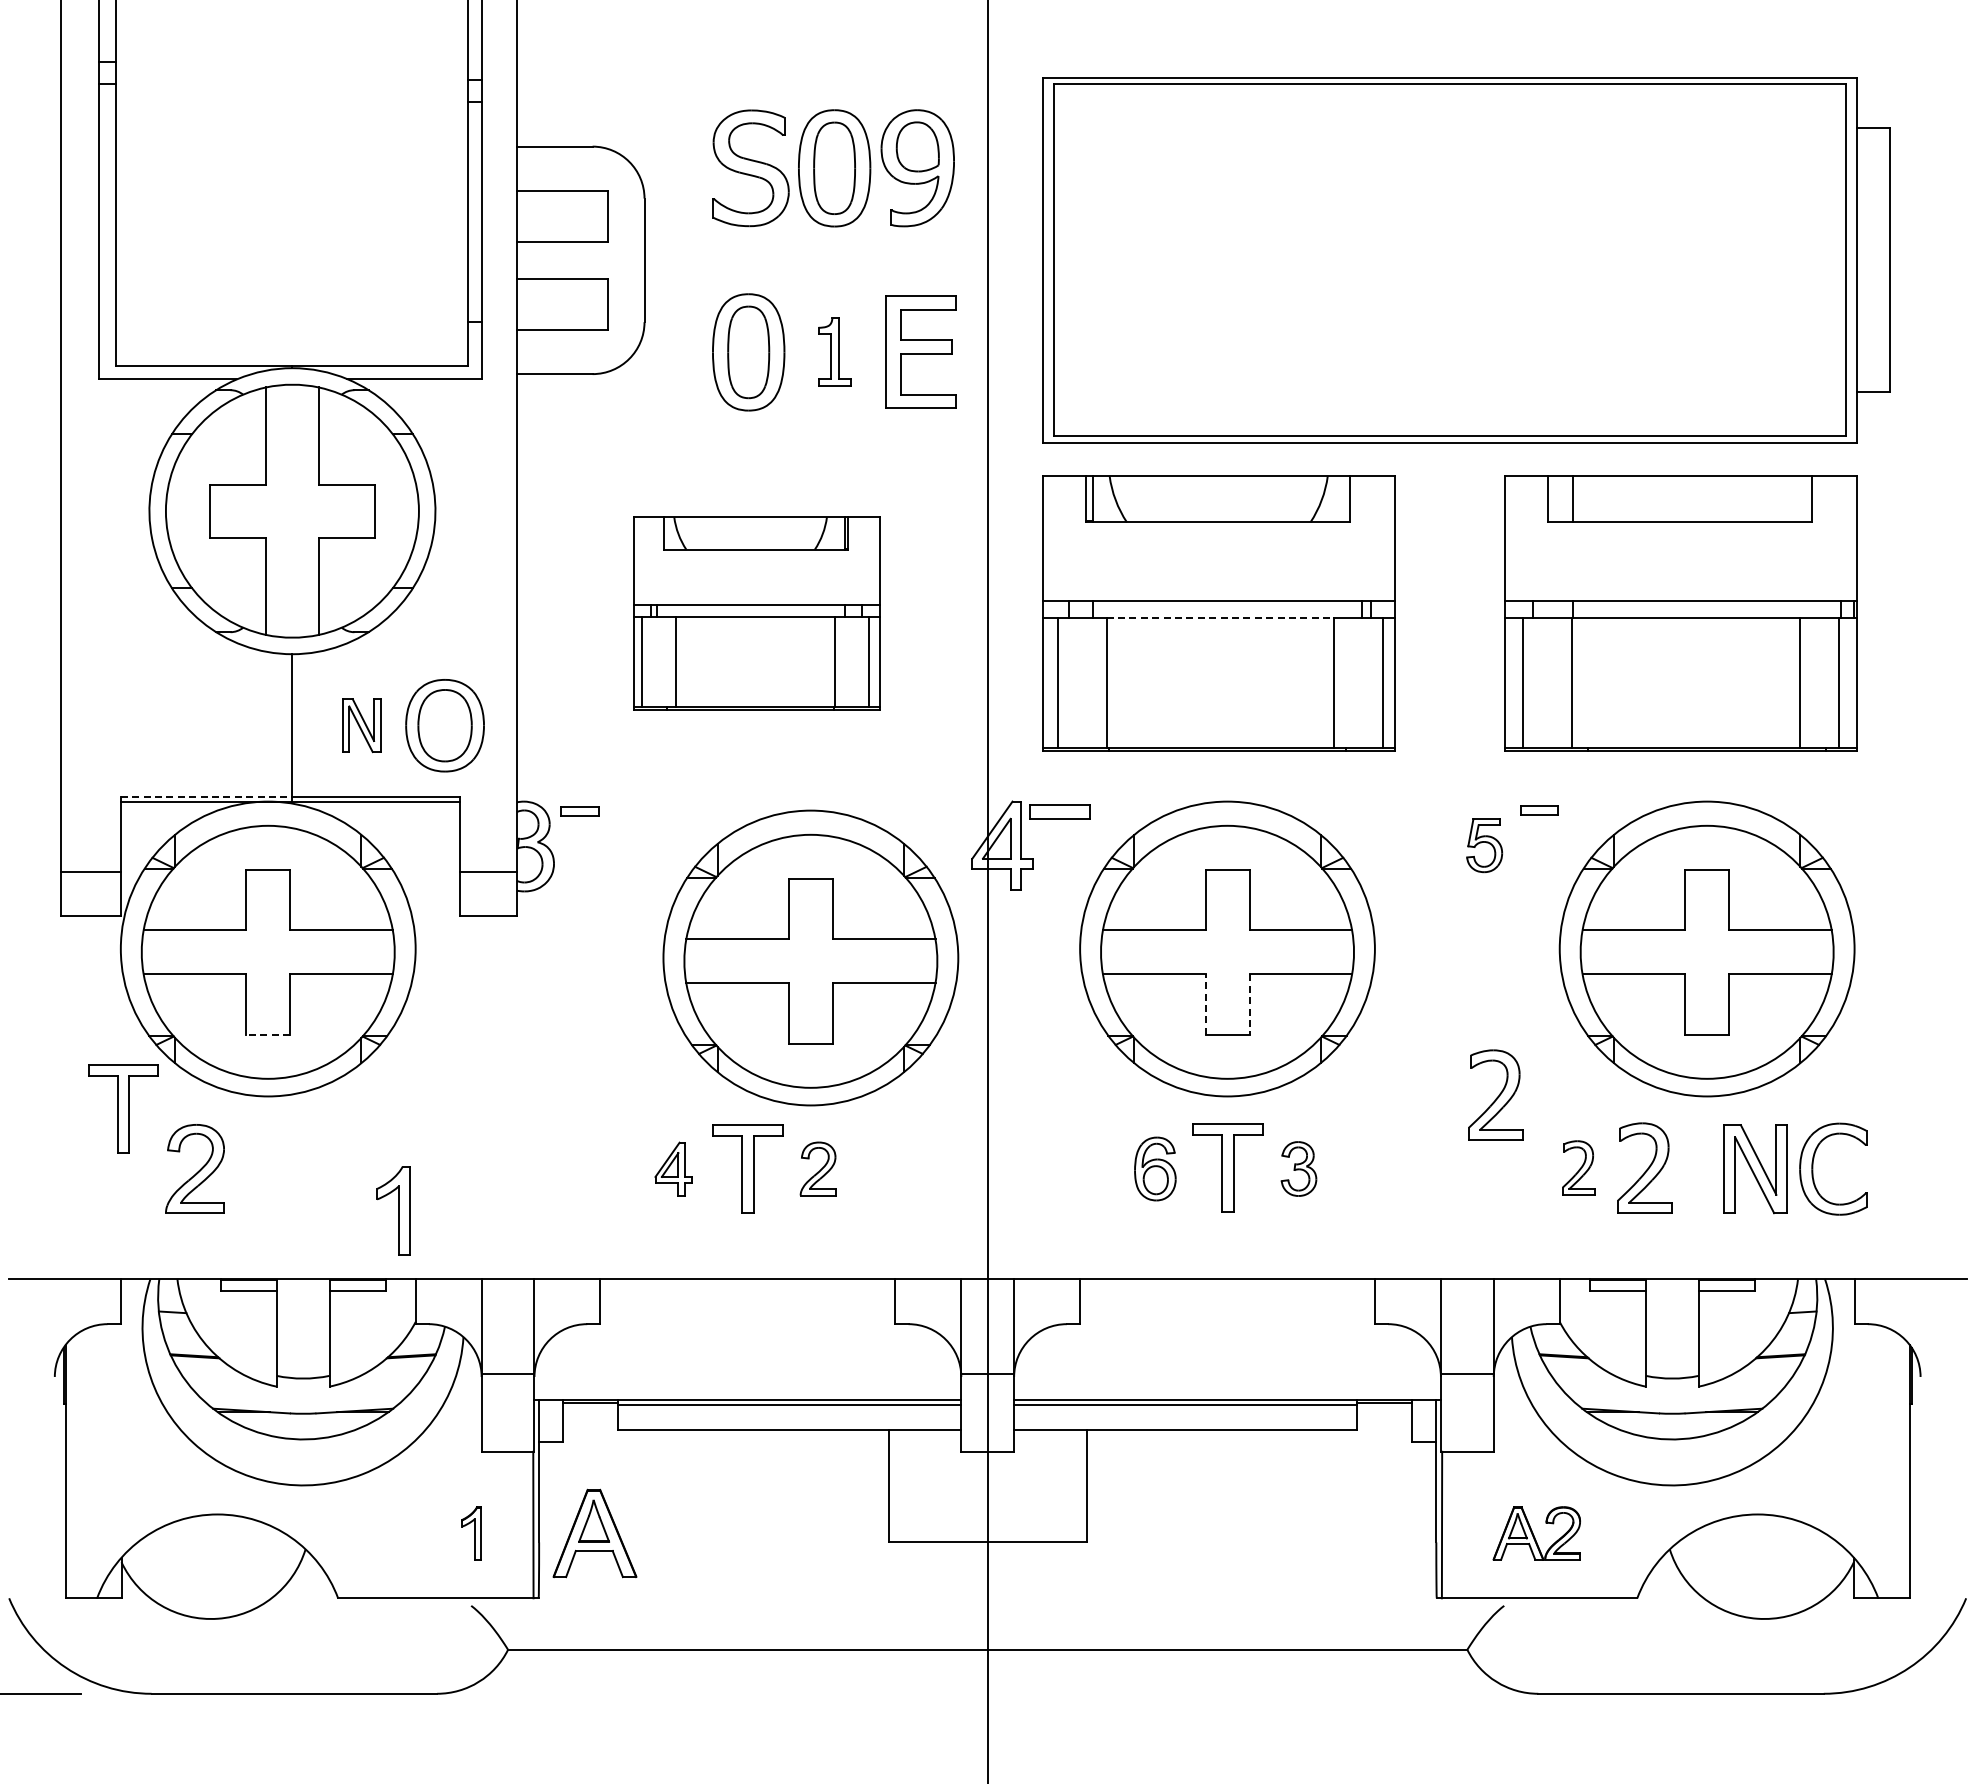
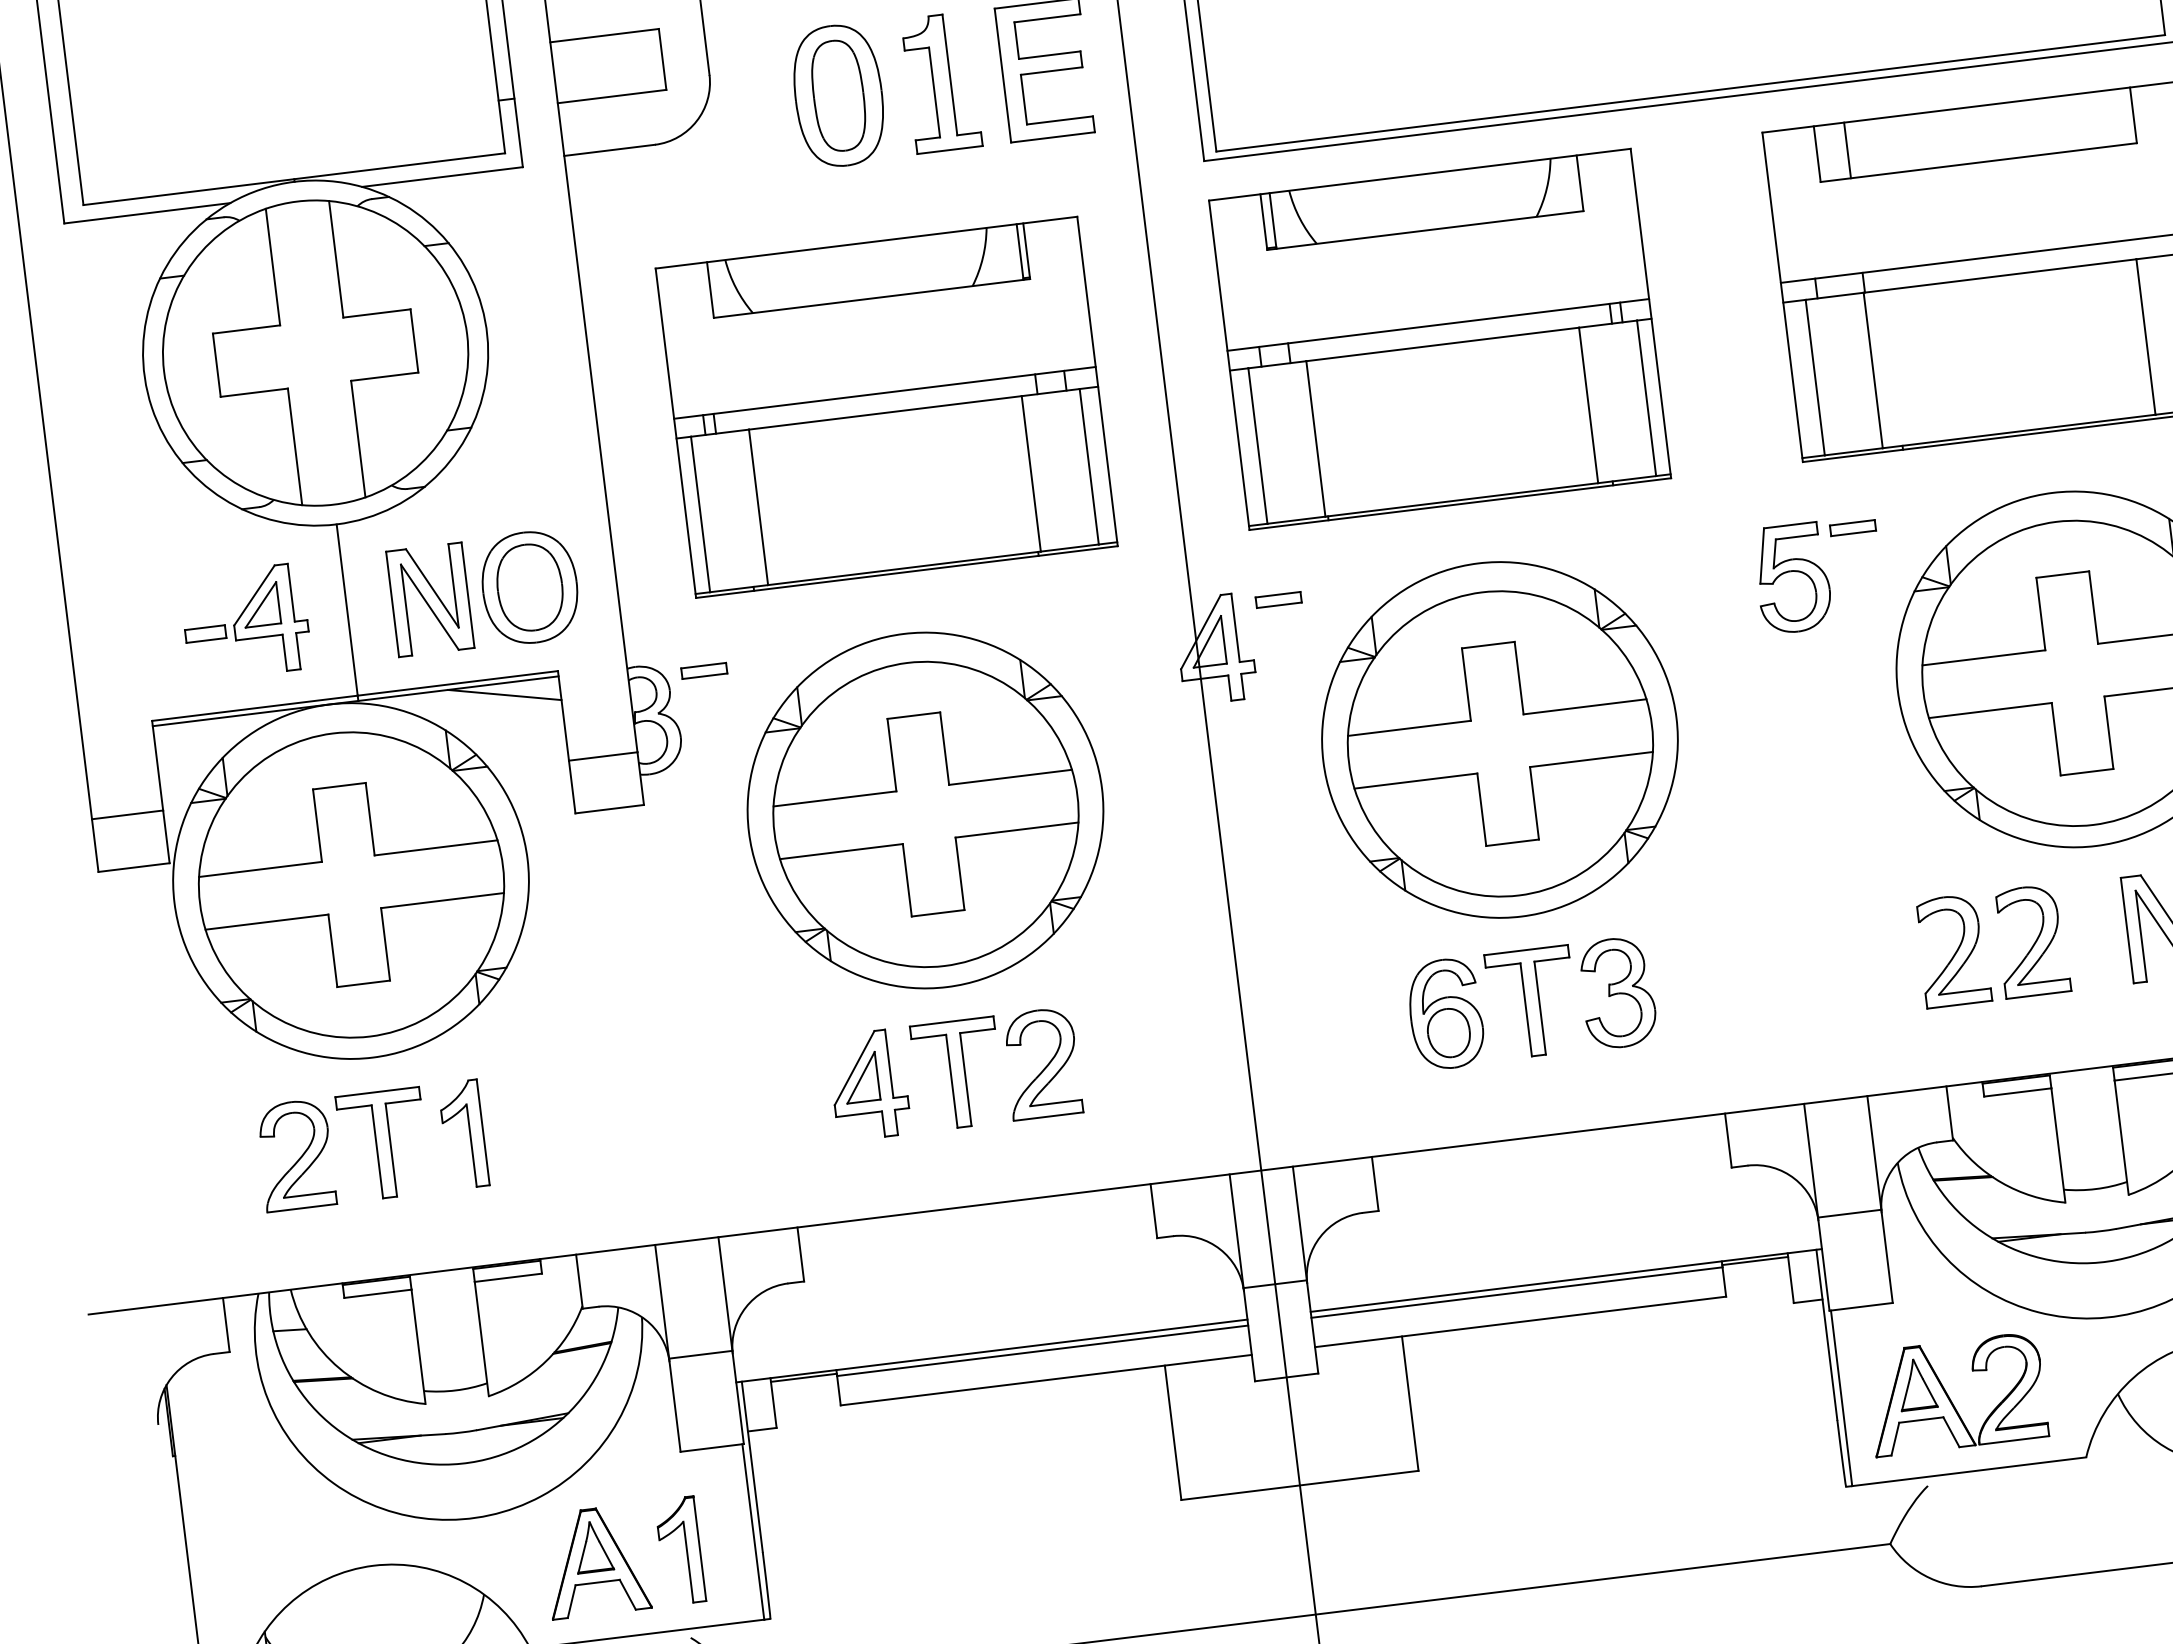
part: (834, 351) -> (941, 82), size x1.67
part: (756, 613) -> (886, 407), size x1.43
line: (1220, 617) -> (1442, 343), dashed -> solid
part: (207, 725) -> (245, 622), added
part: (361, 725) -> (429, 599), size x1.67
line: (206, 797) -> (254, 708), dashed -> solid
line: (413, 811) -> (504, 694), added
part: (1059, 811) -> (1278, 599), size x0.62
part: (1484, 845) -> (1792, 578), size x1.67
part: (810, 957) -> (924, 809), moved
line: (1205, 1004) -> (1481, 809), dashed -> solid
line: (1249, 1005) -> (1534, 804), dashed -> solid
line: (267, 1034) -> (362, 983), dashed -> solid
part: (1495, 1094) -> (1842, 874), removed
part: (123, 1108) -> (383, 1143), moved
part: (1578, 1167) -> (1952, 950), size x1.67
part: (673, 1168) -> (868, 1084), size x1.67
part: (817, 1168) -> (1041, 1063), size x1.67
part: (1155, 1168) -> (1445, 1013), size x1.43
part: (1298, 1168) -> (1617, 992), size x1.67
part: (393, 1210) -> (463, 1134), moved
part: (471, 1533) -> (680, 1551), size x1.67
part: (594, 1533) -> (595, 1561), moved
part: (1536, 1533) -> (1955, 1394), size x1.67

